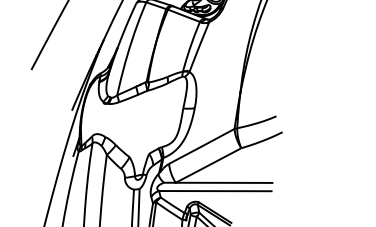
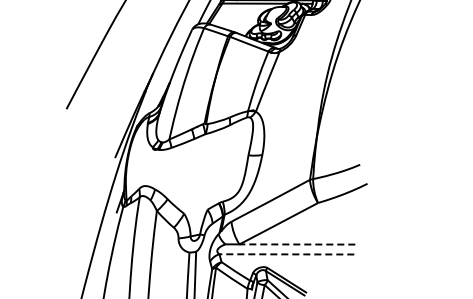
line: (224, 182) -> (297, 244), solid -> dashed
line: (214, 191) -> (286, 254), solid -> dashed

